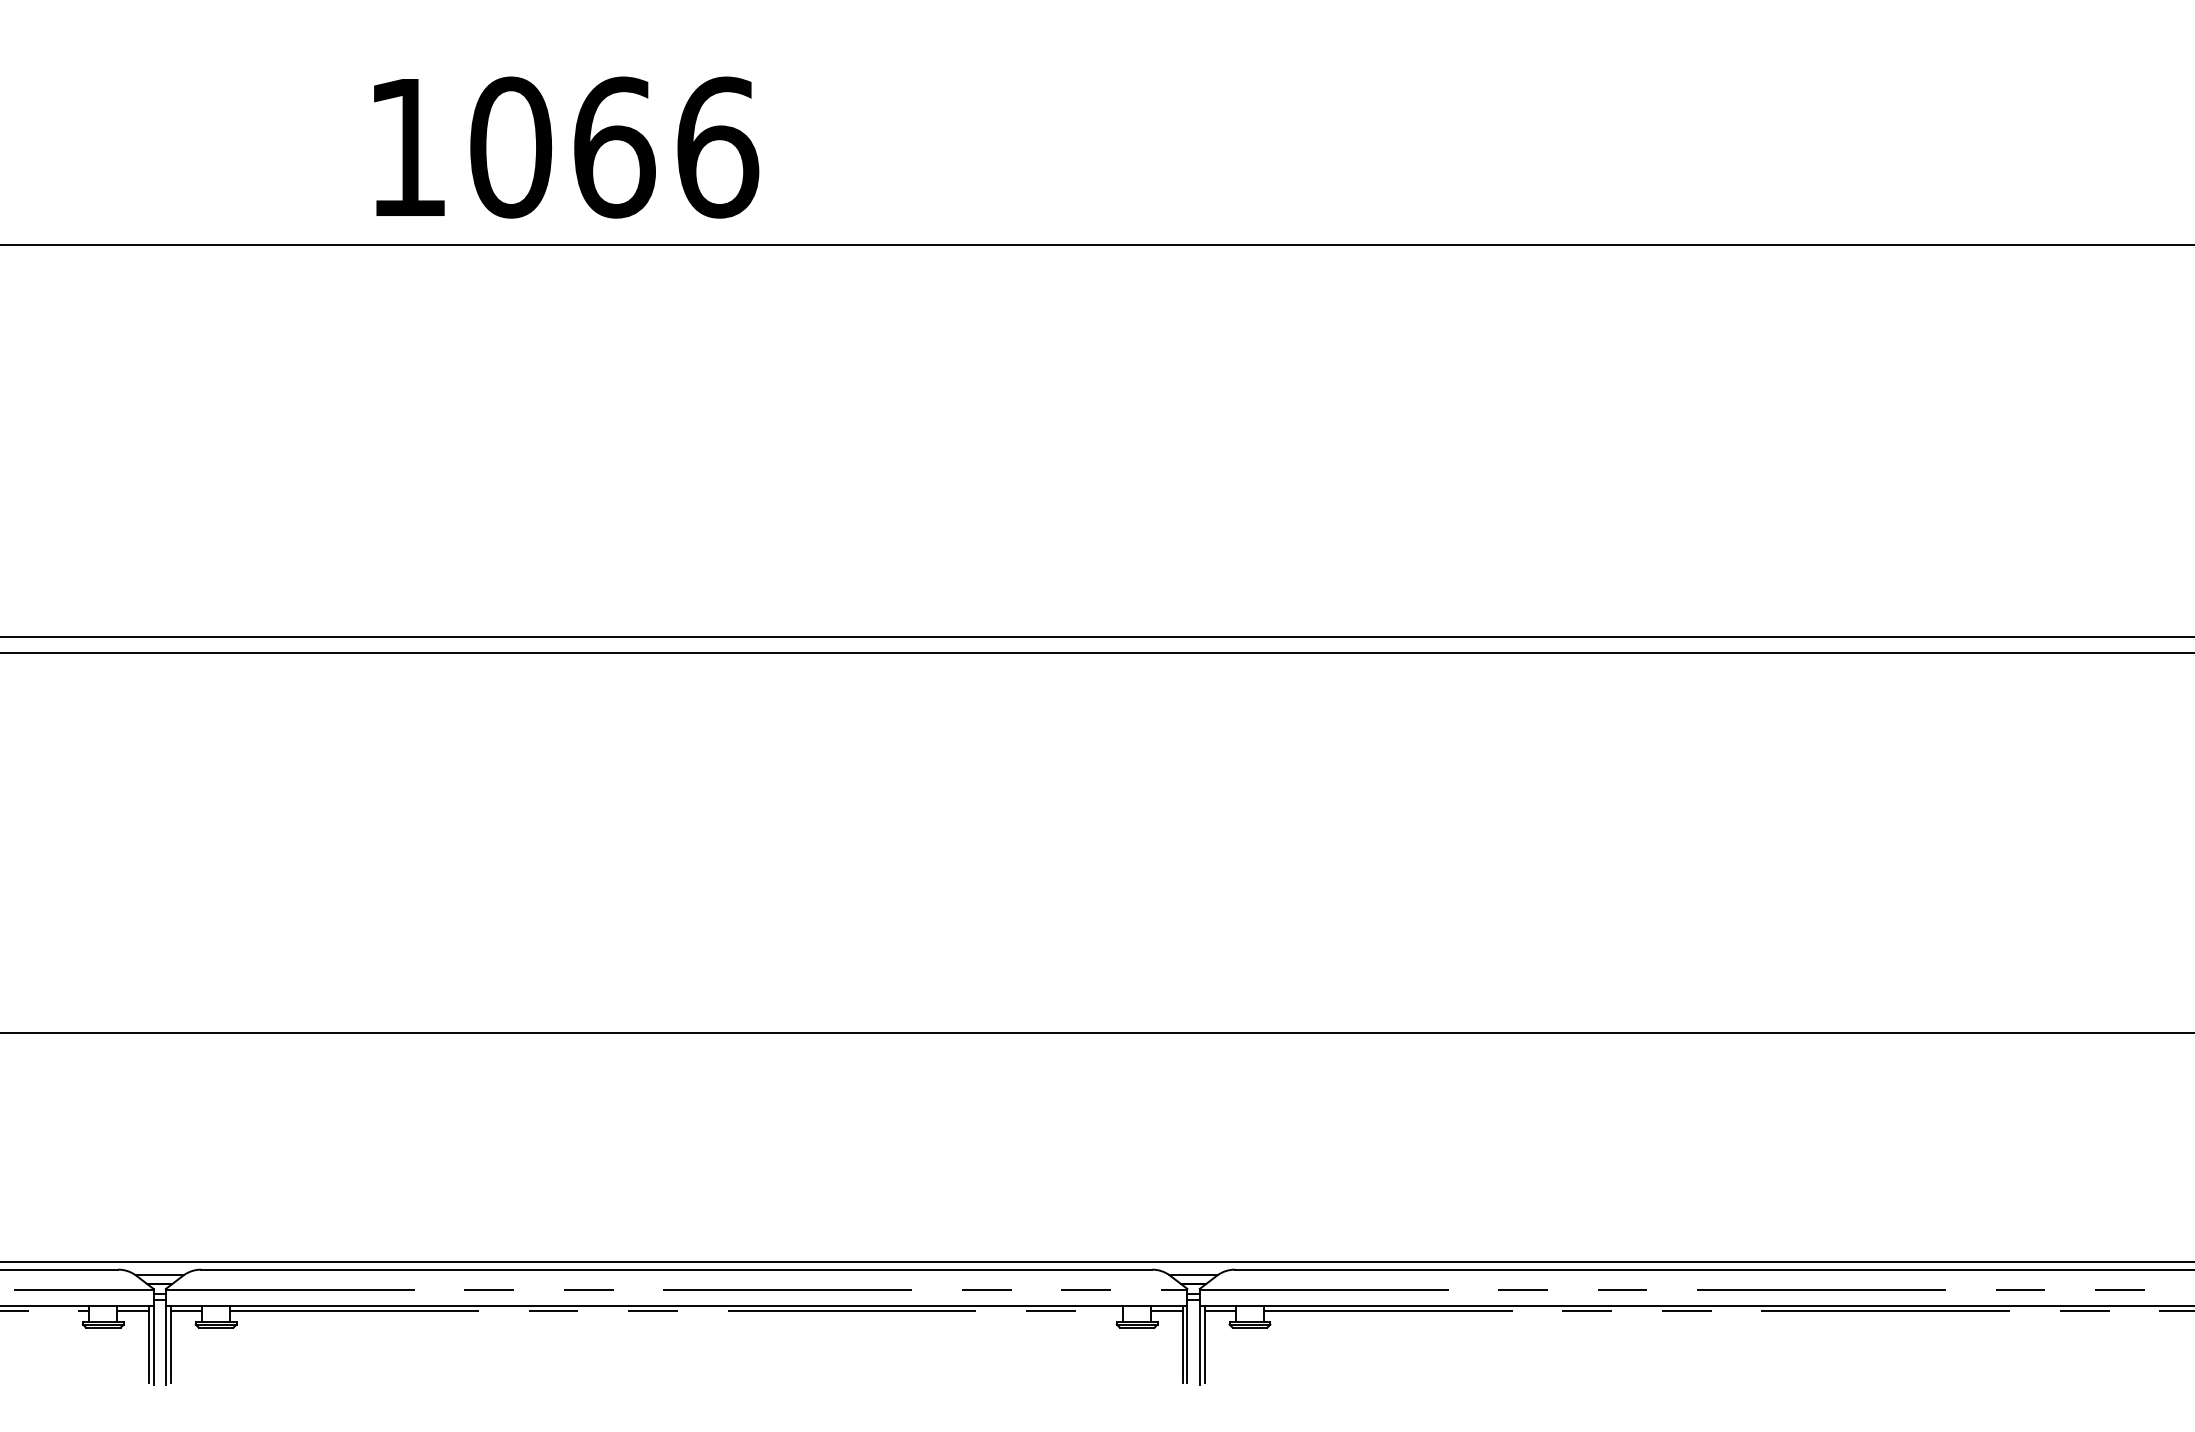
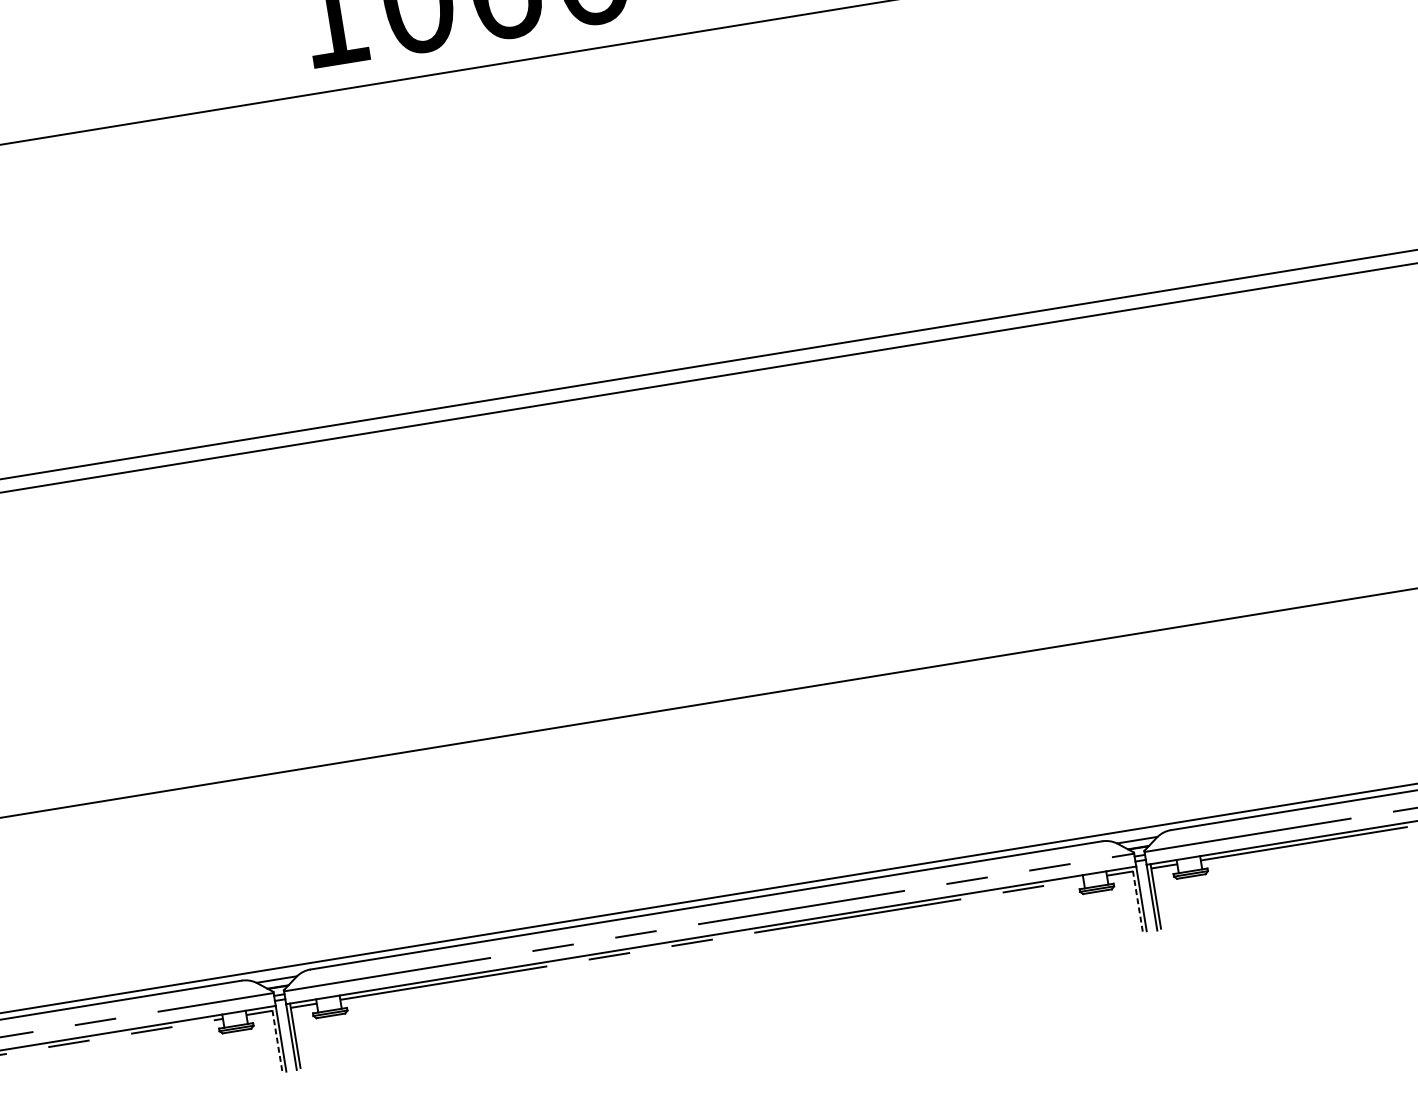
line: (148, 1344) -> (276, 1038), solid -> dashed
line: (1182, 1344) -> (1137, 899), solid -> dashed

